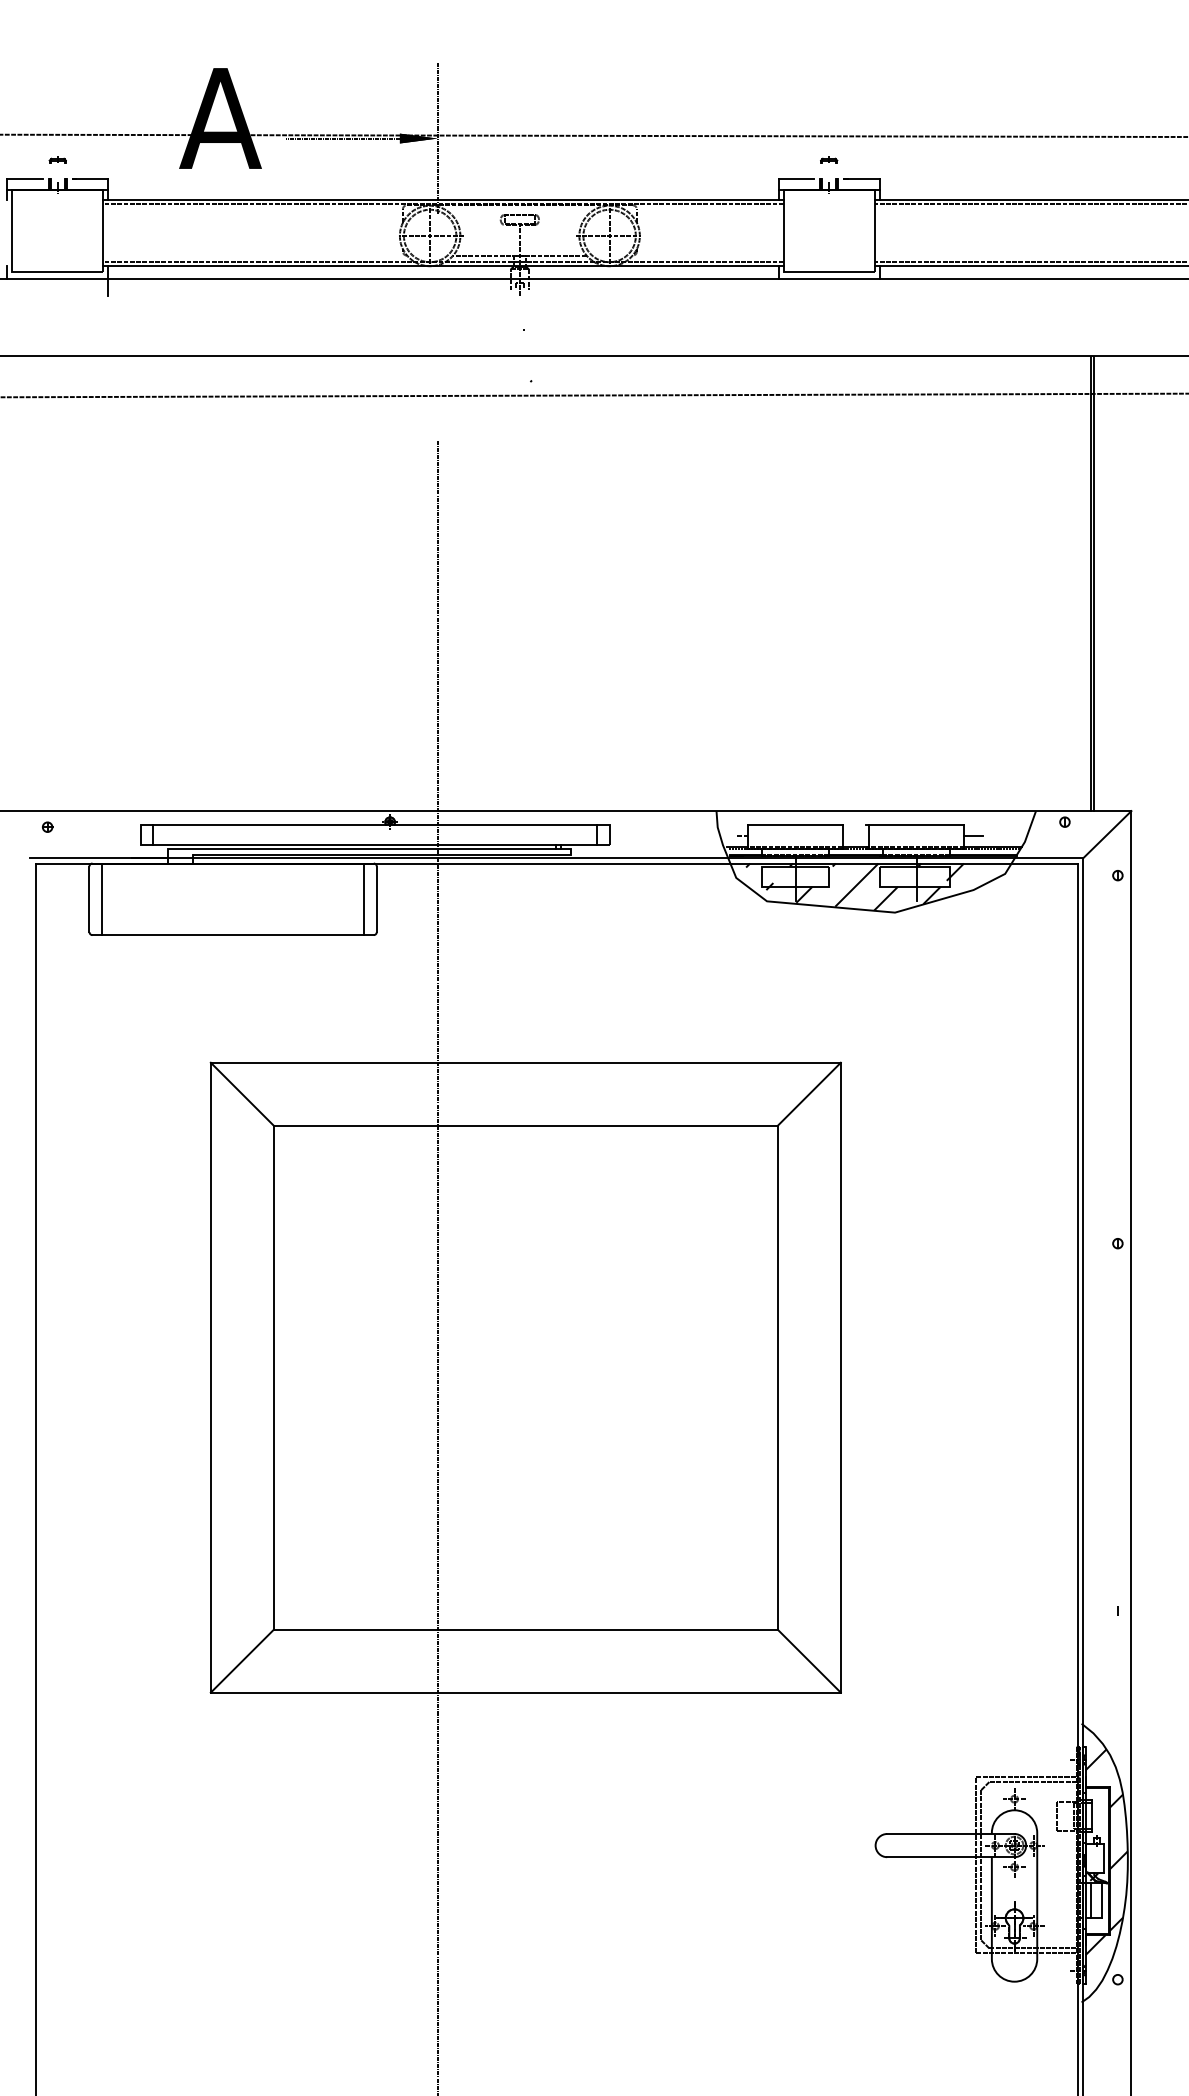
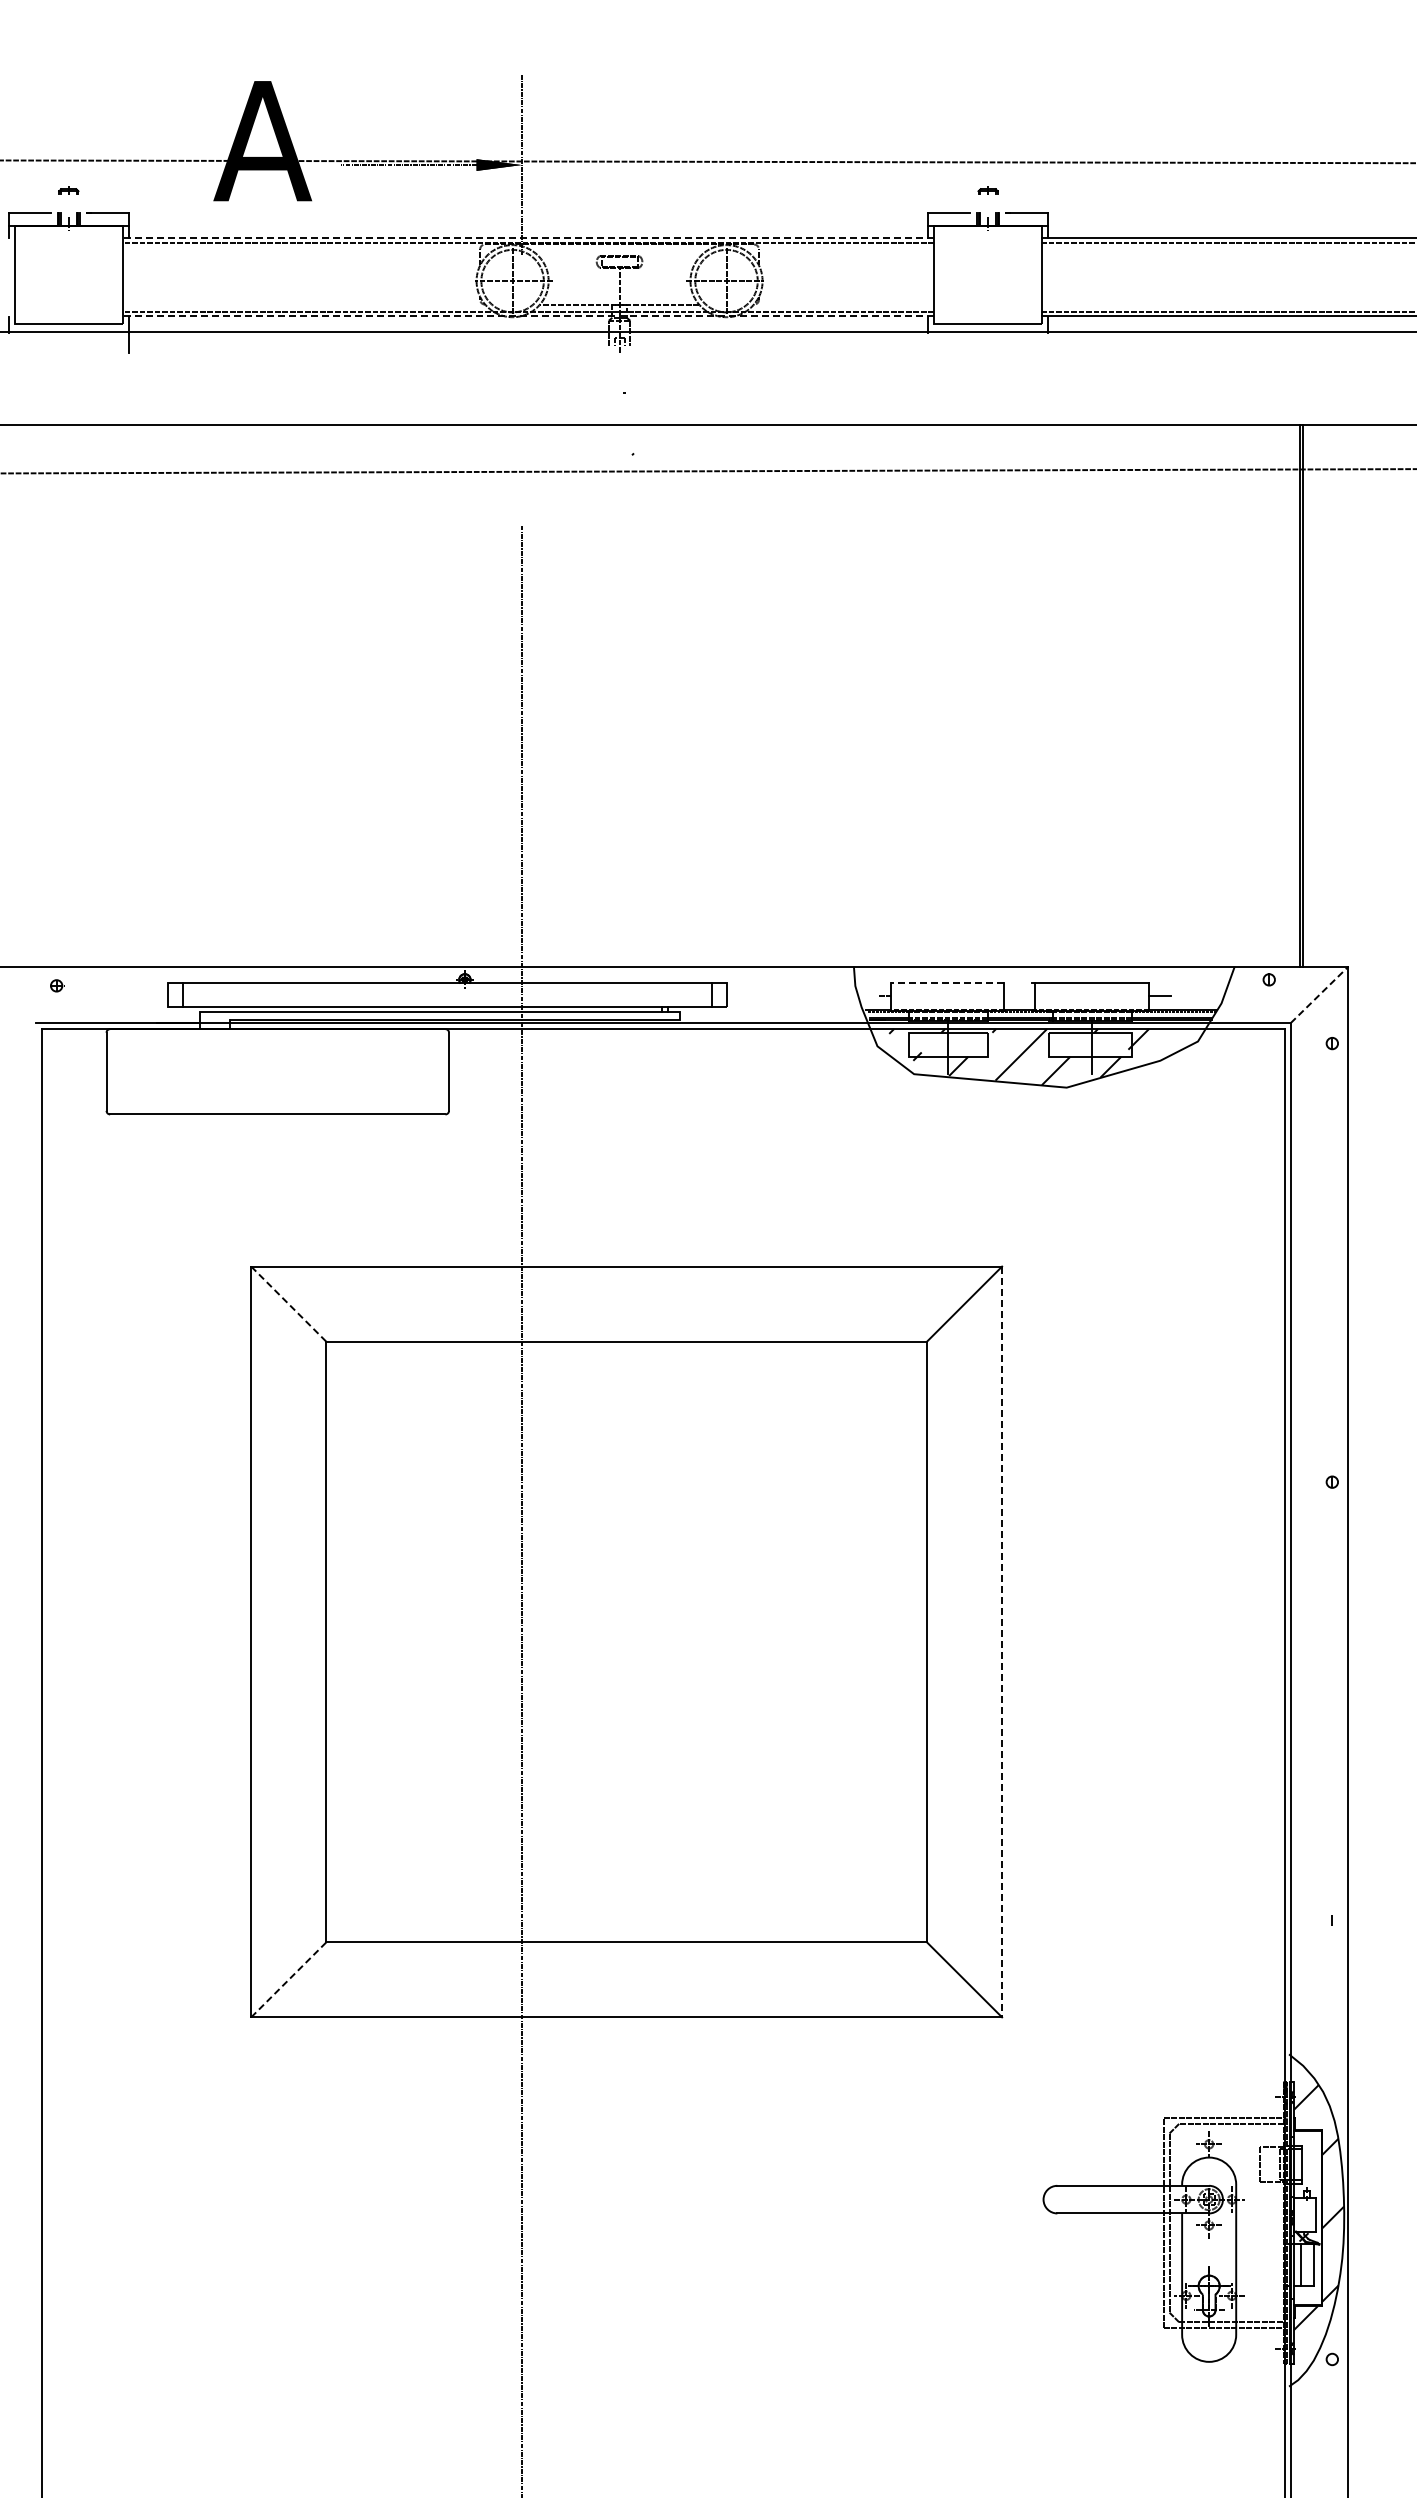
line: (443, 200) -> (528, 238), solid -> dashed
line: (443, 265) -> (528, 316), solid -> dashed
line: (795, 825) -> (947, 983), solid -> dashed
line: (1107, 834) -> (1319, 994), solid -> dashed
line: (102, 899) -> (121, 1071), removed
line: (364, 899) -> (434, 1071), removed
line: (242, 1093) -> (288, 1303), solid -> dashed
line: (841, 1378) -> (1002, 1642), solid -> dashed
line: (242, 1660) -> (288, 1979), solid -> dashed

